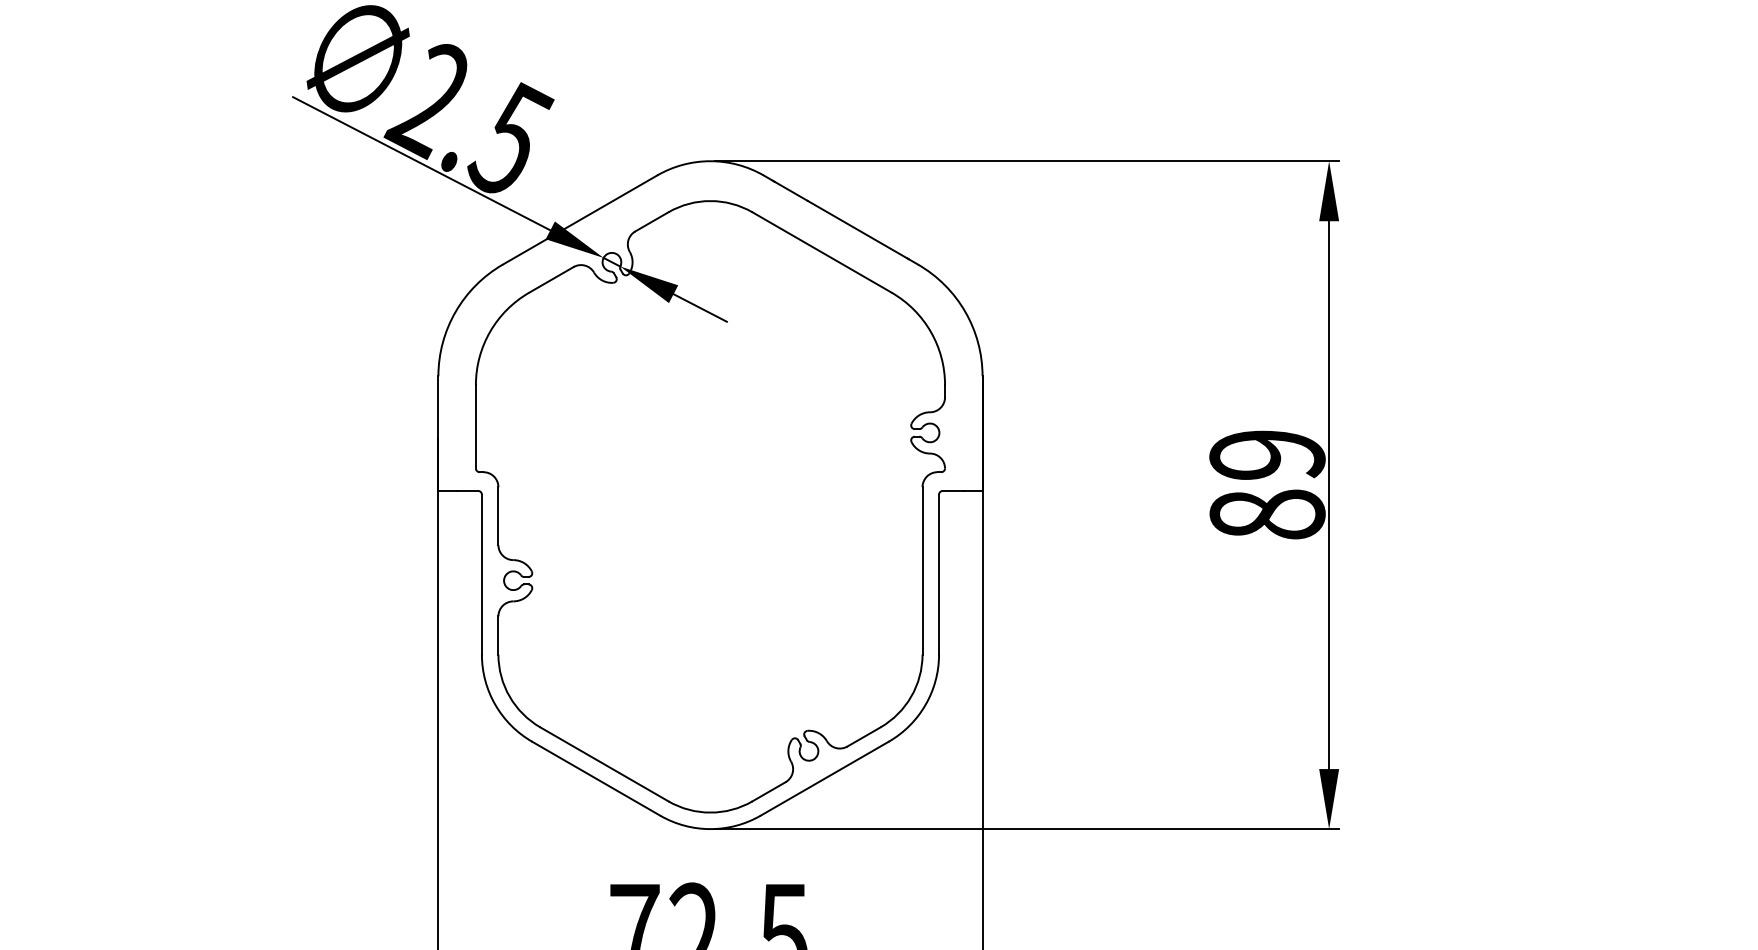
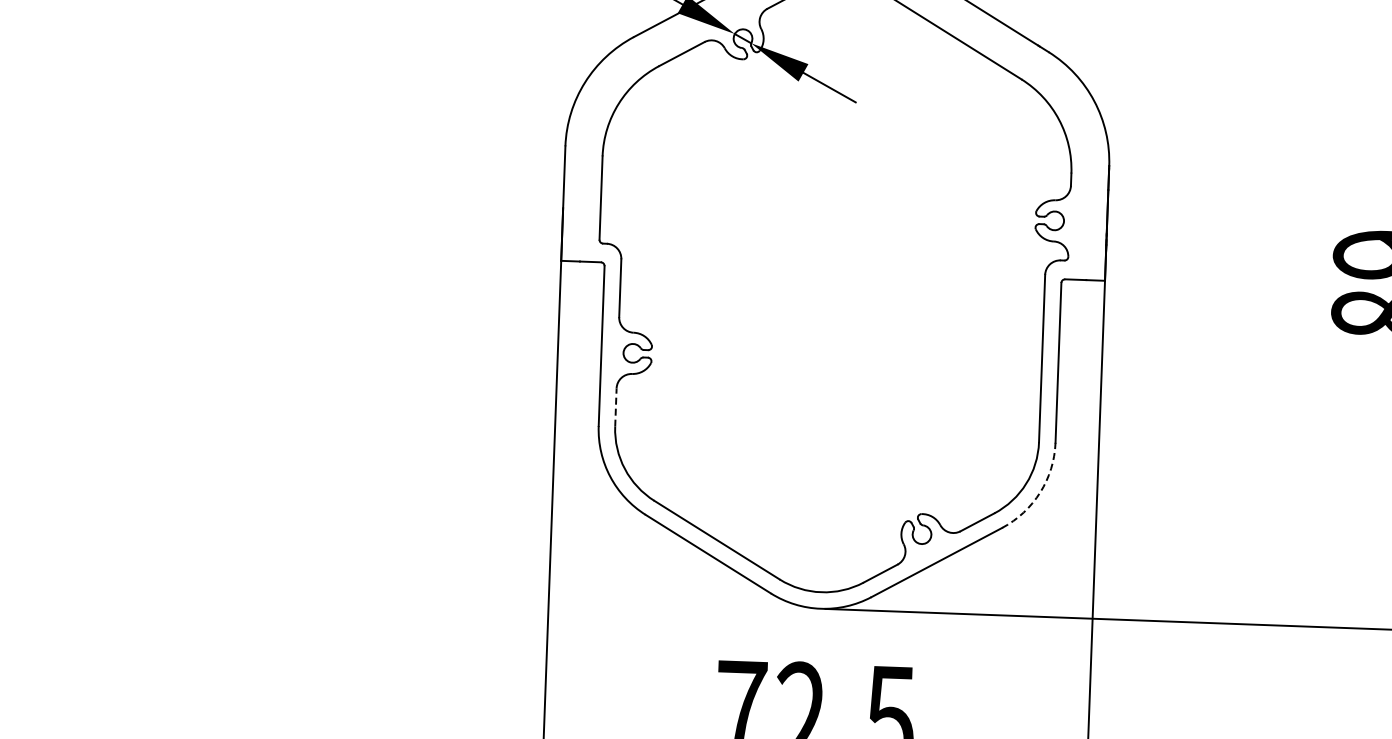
line: (498, 635) -> (615, 407), solid -> dashed
arc: (925, 704) -> (1040, 492), solid -> dashed

